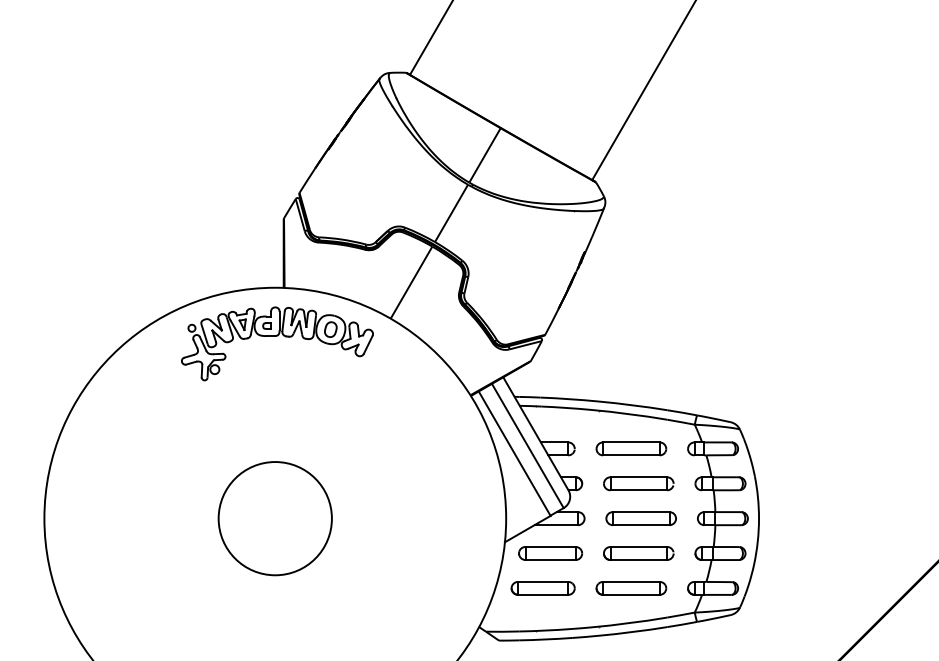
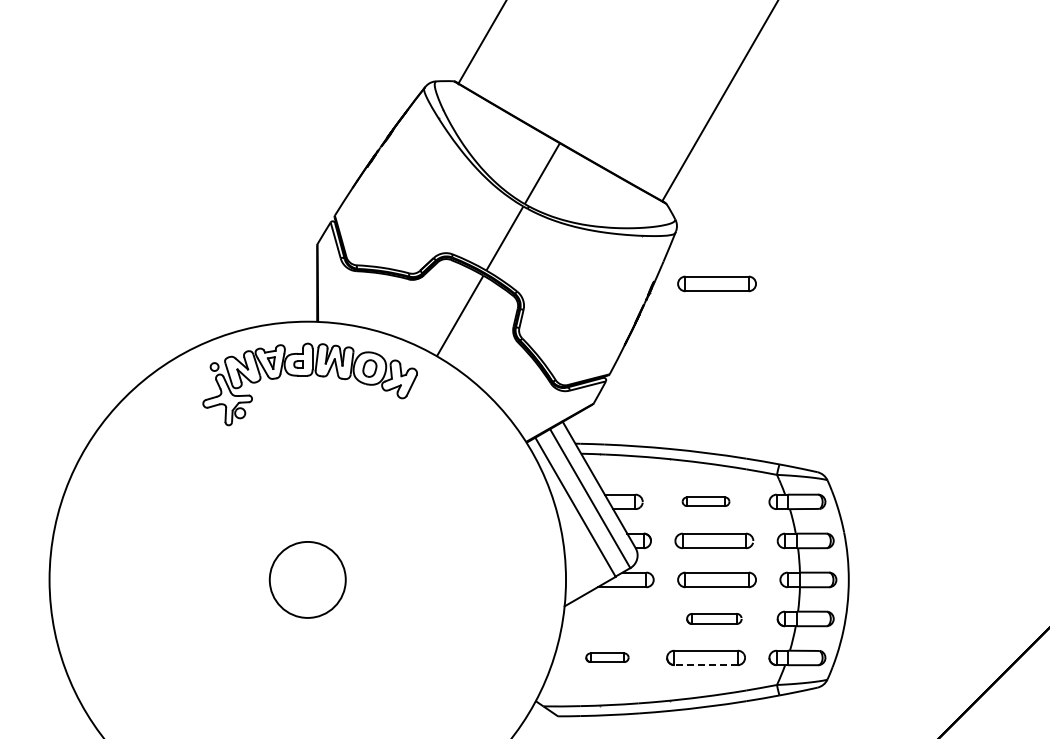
part: (640, 253) -> (716, 283), added
part: (630, 448) -> (705, 501), size x0.6
circle: (275, 518) -> (307, 579), size x0.6
part: (550, 553) -> (615, 618), removed
part: (638, 553) -> (714, 618), size x0.7
part: (543, 588) -> (607, 657), size x0.6
line: (631, 595) -> (706, 665), solid -> dashed

